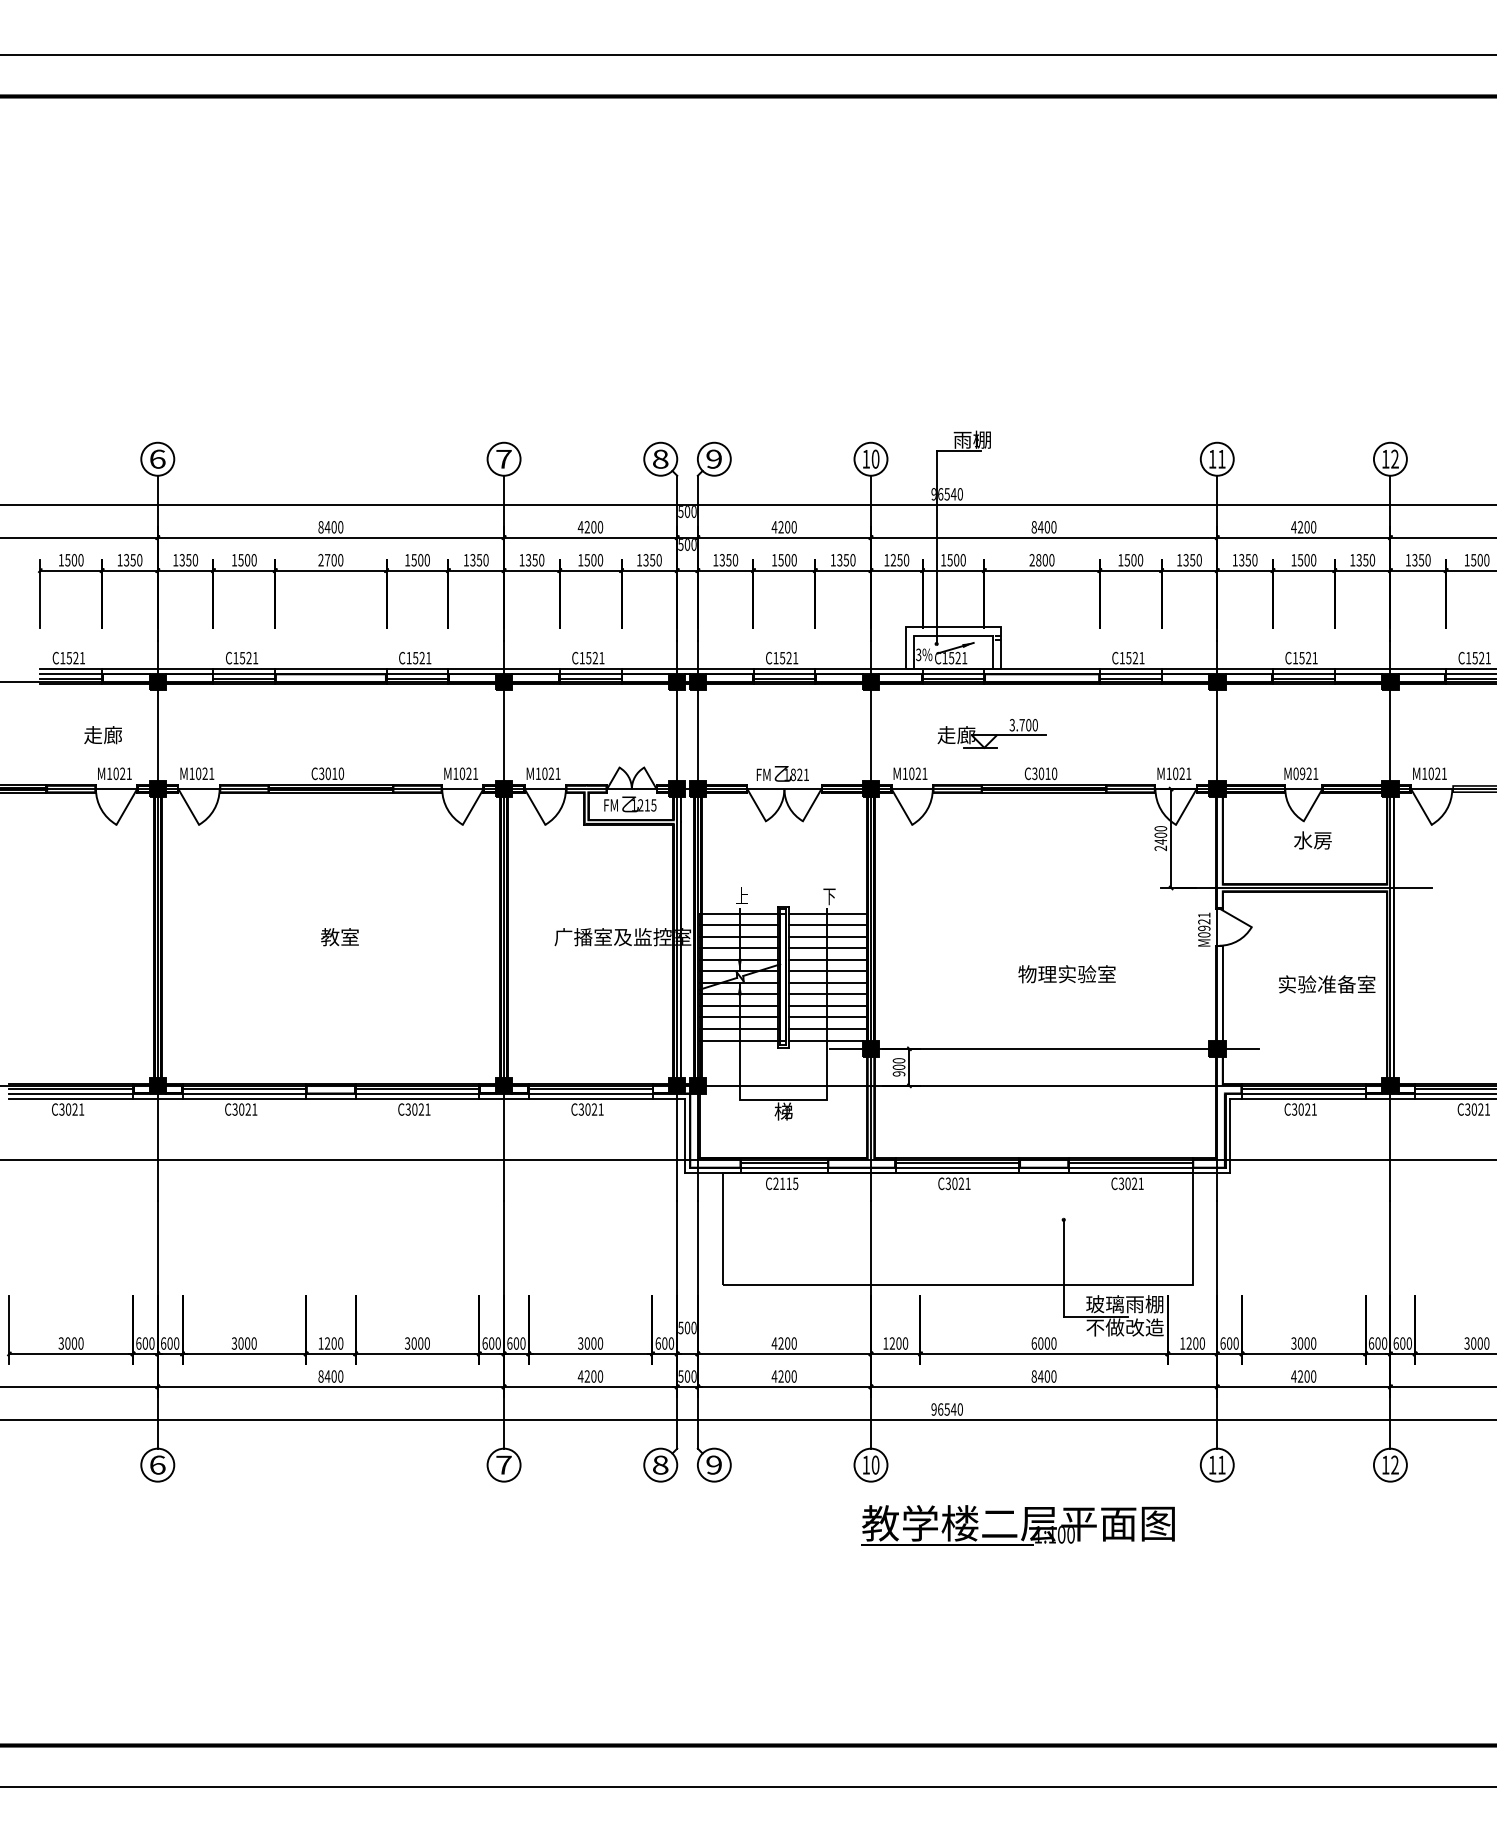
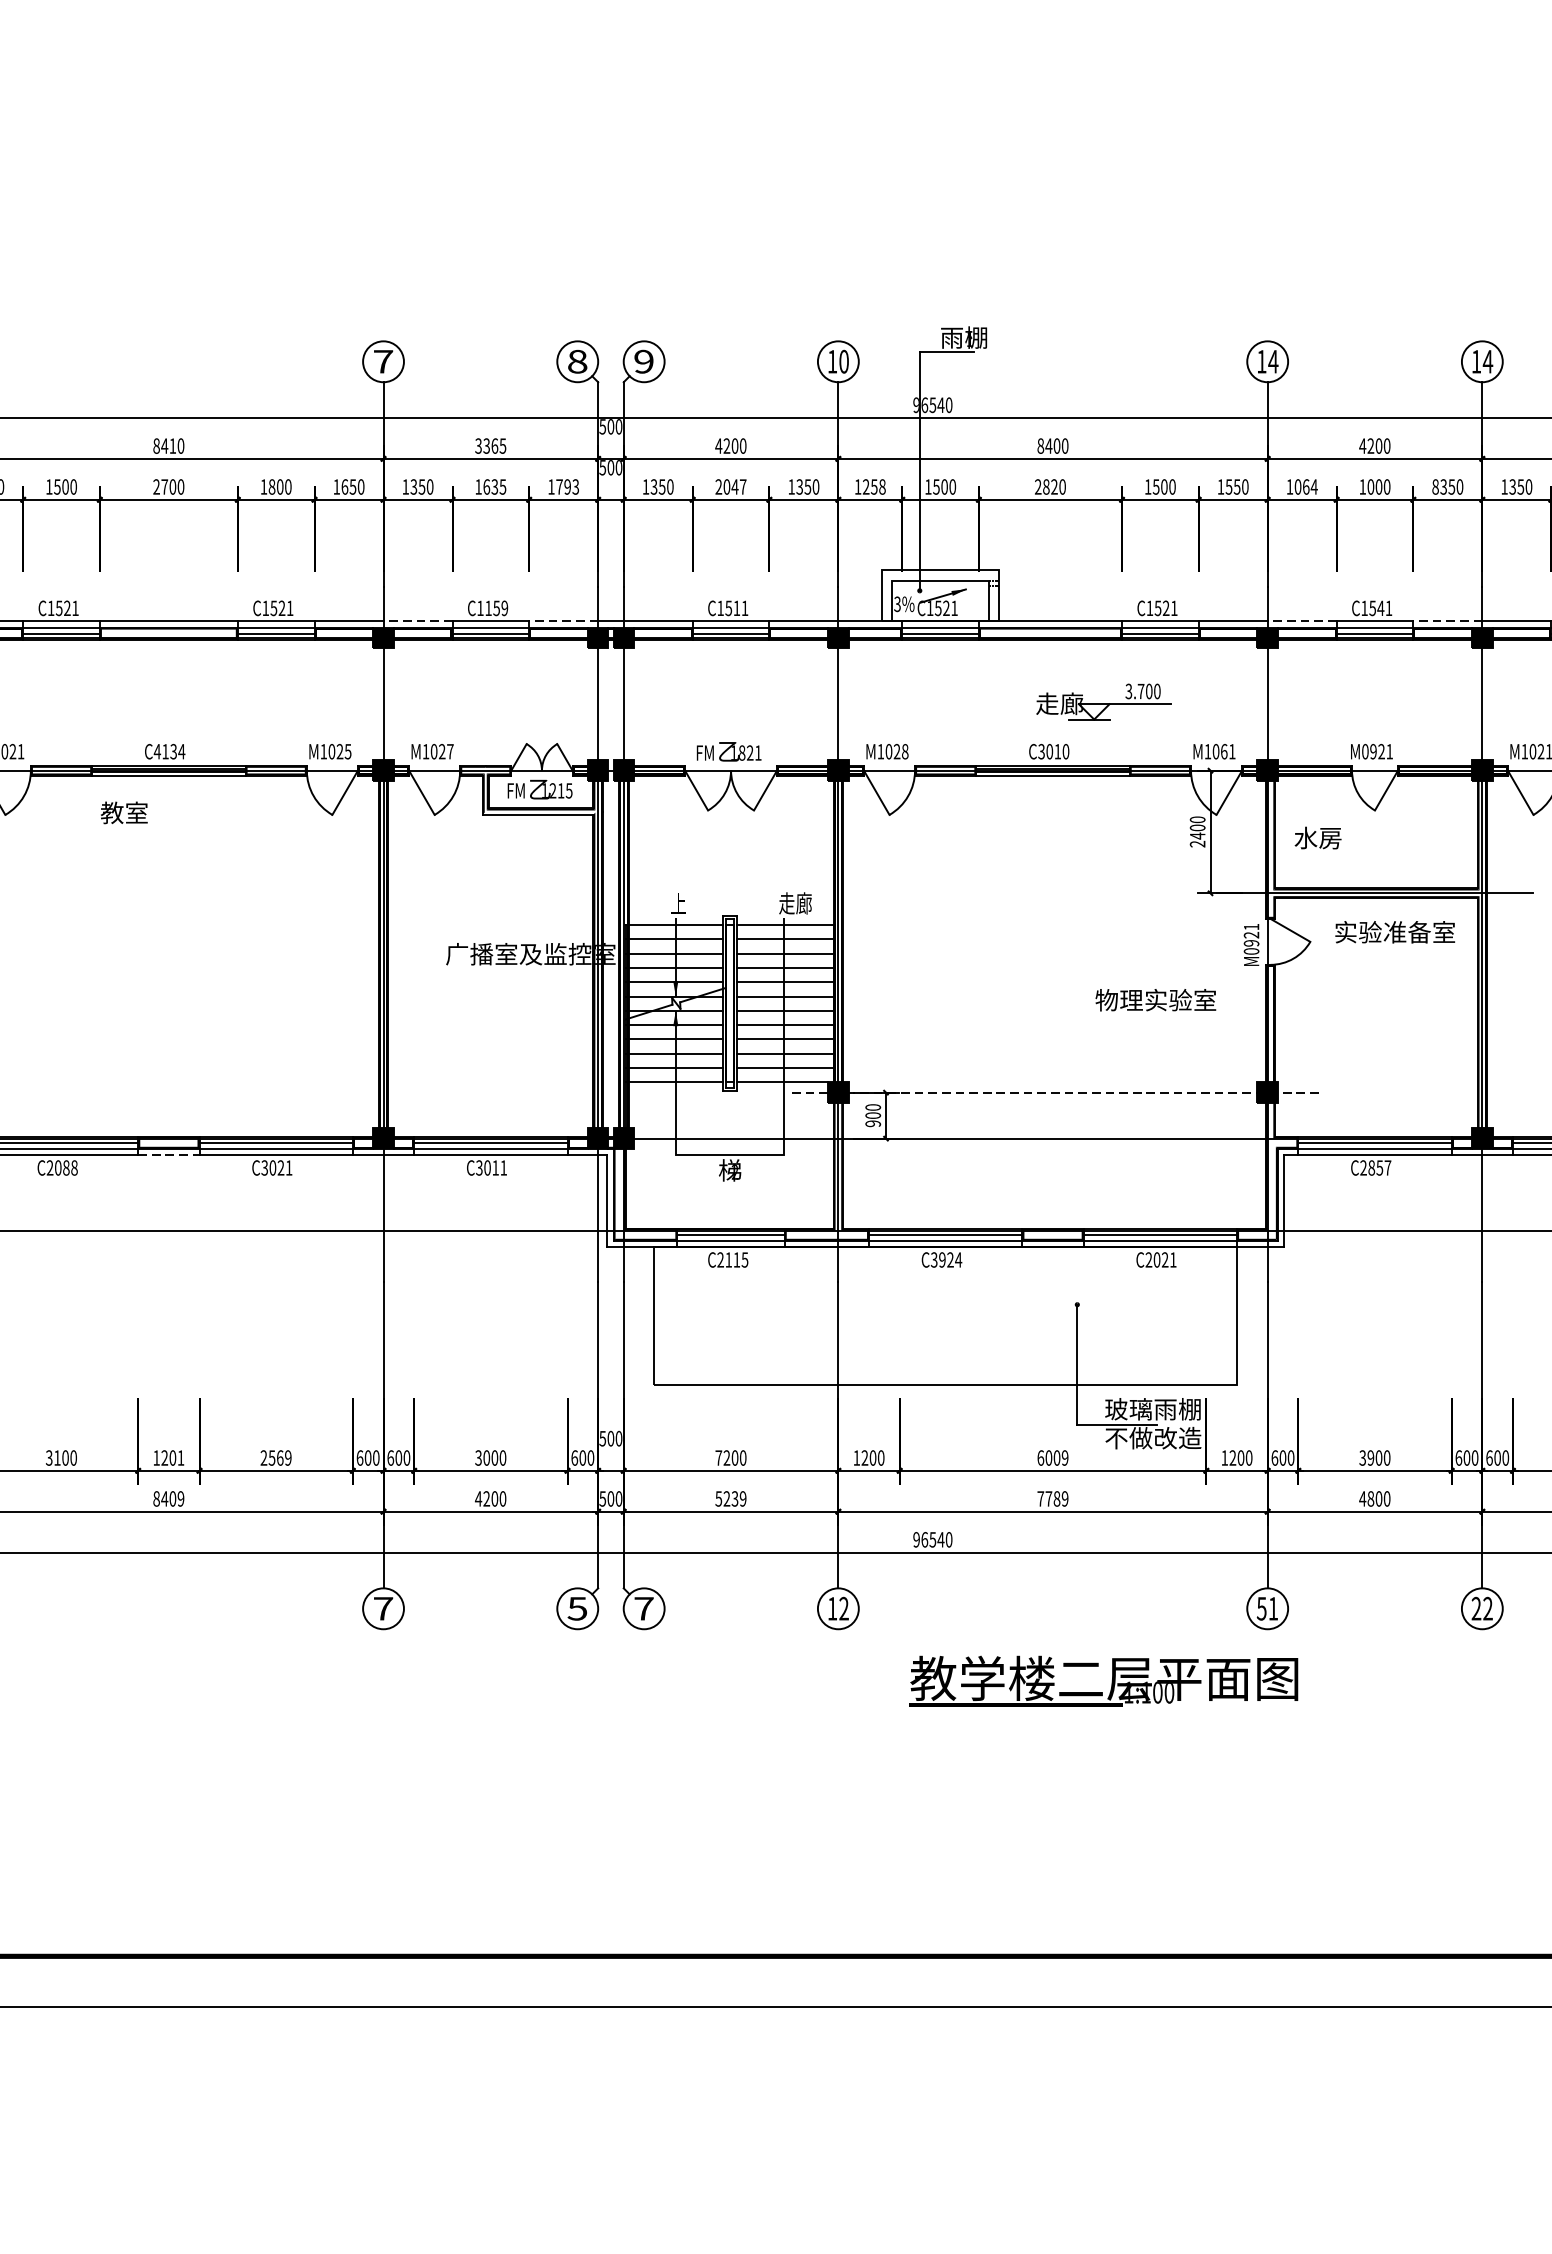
text: (1394, 458) -> (1487, 360), 12 -> 14
text: (1221, 459) -> (1272, 362), 11 -> 14
text: (333, 527) -> (172, 446), 8400 -> 8410
text: (590, 527) -> (490, 446), 4200 -> 3365
text: (652, 559) -> (567, 486), 1350 -> 1793
text: (1185, 559) -> (1228, 486), 1350 -> 1550
text: (413, 560) -> (271, 487), 1500 -> 1800
text: (472, 560) -> (344, 487), 1350 -> 1650
text: (593, 560) -> (494, 487), 1500 -> 1635
text: (784, 560) -> (731, 487), 1500 -> 2047
text: (906, 560) -> (882, 487), 1250 -> 1258
text: (1044, 560) -> (1053, 487), 2800 -> 2820
text: (1248, 560) -> (1306, 487), 1350 -> 1064
text: (1300, 560) -> (1370, 487), 1500 -> 1000
text: (1352, 560) -> (1435, 487), 1350 -> 8350
text: (595, 657) -> (496, 607), C1521 -> C1159
text: (788, 657) -> (736, 607), C1521 -> C1511
text: (1308, 657) -> (1380, 607), C1521 -> C1541
line: (531, 668) -> (417, 621), solid -> dashed
line: (649, 668) -> (563, 621), solid -> dashed
line: (1245, 668) -> (1302, 621), solid -> dashed
line: (1362, 668) -> (1447, 621), solid -> dashed
part: (991, 733) -> (1103, 701), moved
text: (331, 773) -> (169, 751), C3010 -> C4134
text: (475, 773) -> (348, 751), M1021 -> M1025
text: (557, 773) -> (449, 751), M1021 -> M1027
text: (924, 773) -> (904, 751), M1021 -> M1028
text: (1181, 773) -> (1223, 751), M1021 -> M1061
fill: (629, 823) -> (539, 813), removed
text: (1312, 840) -> (1317, 838), moved
text: (836, 896) -> (795, 903), 下 -> 走廊
text: (339, 937) -> (123, 813), moved
text: (1066, 974) -> (1155, 1000), moved
text: (1326, 984) -> (1394, 932), moved
line: (1043, 1048) -> (1052, 1092), solid -> dashed
line: (330, 1099) -> (168, 1155), solid -> dashed
text: (244, 1109) -> (61, 1167), C3021 -> C2088
text: (594, 1109) -> (495, 1167), C3021 -> C3011
text: (1304, 1109) -> (1375, 1167), C3021 -> C2857
text: (961, 1183) -> (950, 1259), C3021 -> C3924
text: (1121, 1184) -> (1148, 1260), C3021 -> C2021
text: (240, 1343) -> (56, 1457), 3000 -> 3100
text: (340, 1343) -> (180, 1457), 1200 -> 1201
text: (417, 1343) -> (276, 1457), 3000 -> 2569
text: (774, 1343) -> (718, 1457), 4200 -> 7200
text: (1053, 1343) -> (1064, 1457), 6000 -> 6009
text: (1300, 1343) -> (1370, 1457), 3000 -> 3900
text: (340, 1376) -> (180, 1498), 8400 -> 8409
text: (783, 1376) -> (729, 1498), 4200 -> 5239
text: (1043, 1376) -> (1052, 1498), 8400 -> 7789
text: (1300, 1376) -> (1370, 1498), 4200 -> 4800
text: (660, 1464) -> (577, 1607), 8 -> 5
text: (714, 1464) -> (644, 1607), 9 -> 7
text: (875, 1464) -> (843, 1607), 10 -> 12
text: (1212, 1464) -> (1261, 1607), 11 -> 51
text: (1385, 1464) -> (1476, 1607), 12 -> 22
text: (1017, 1525) -> (1103, 1681), moved

